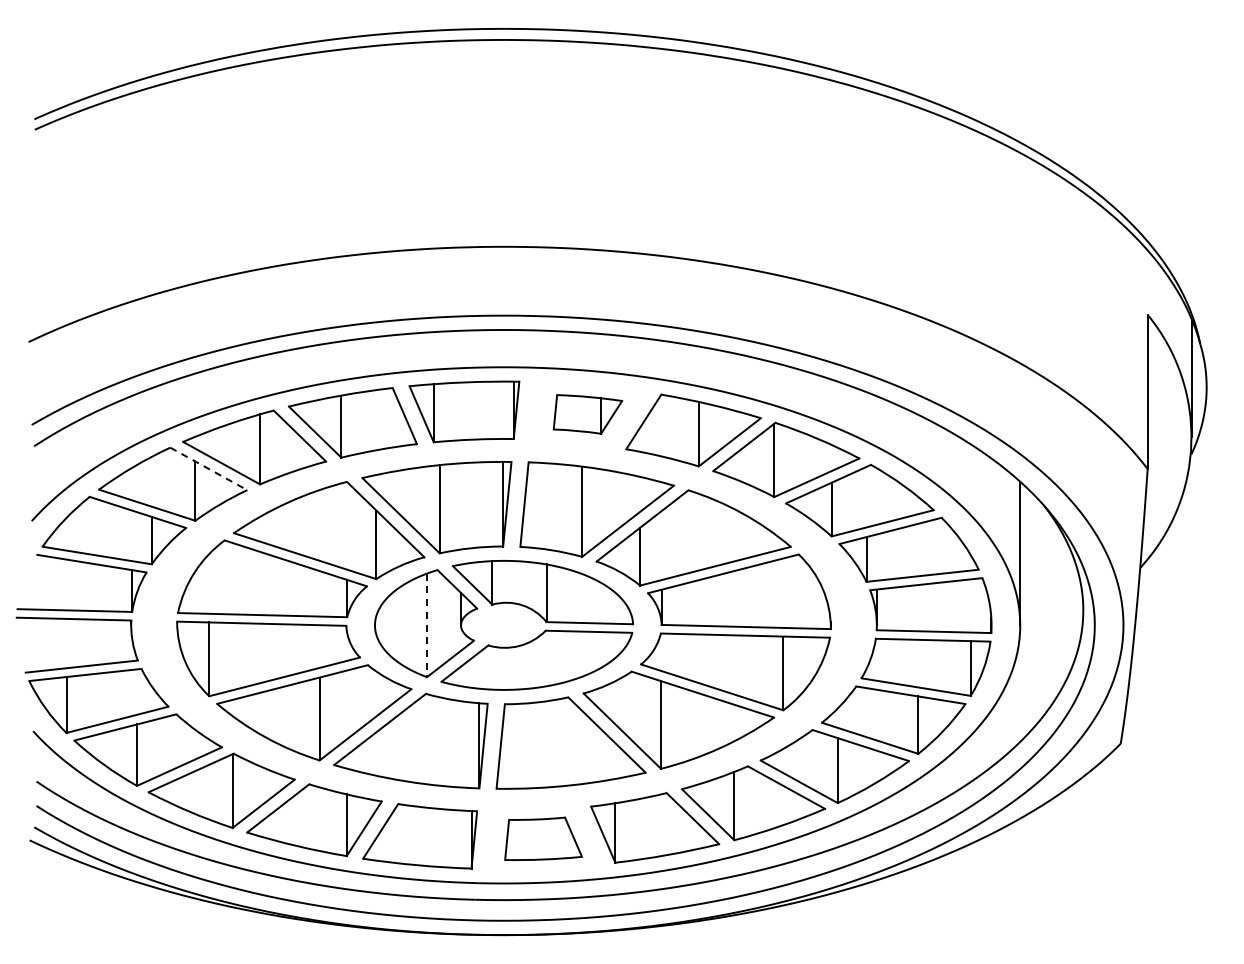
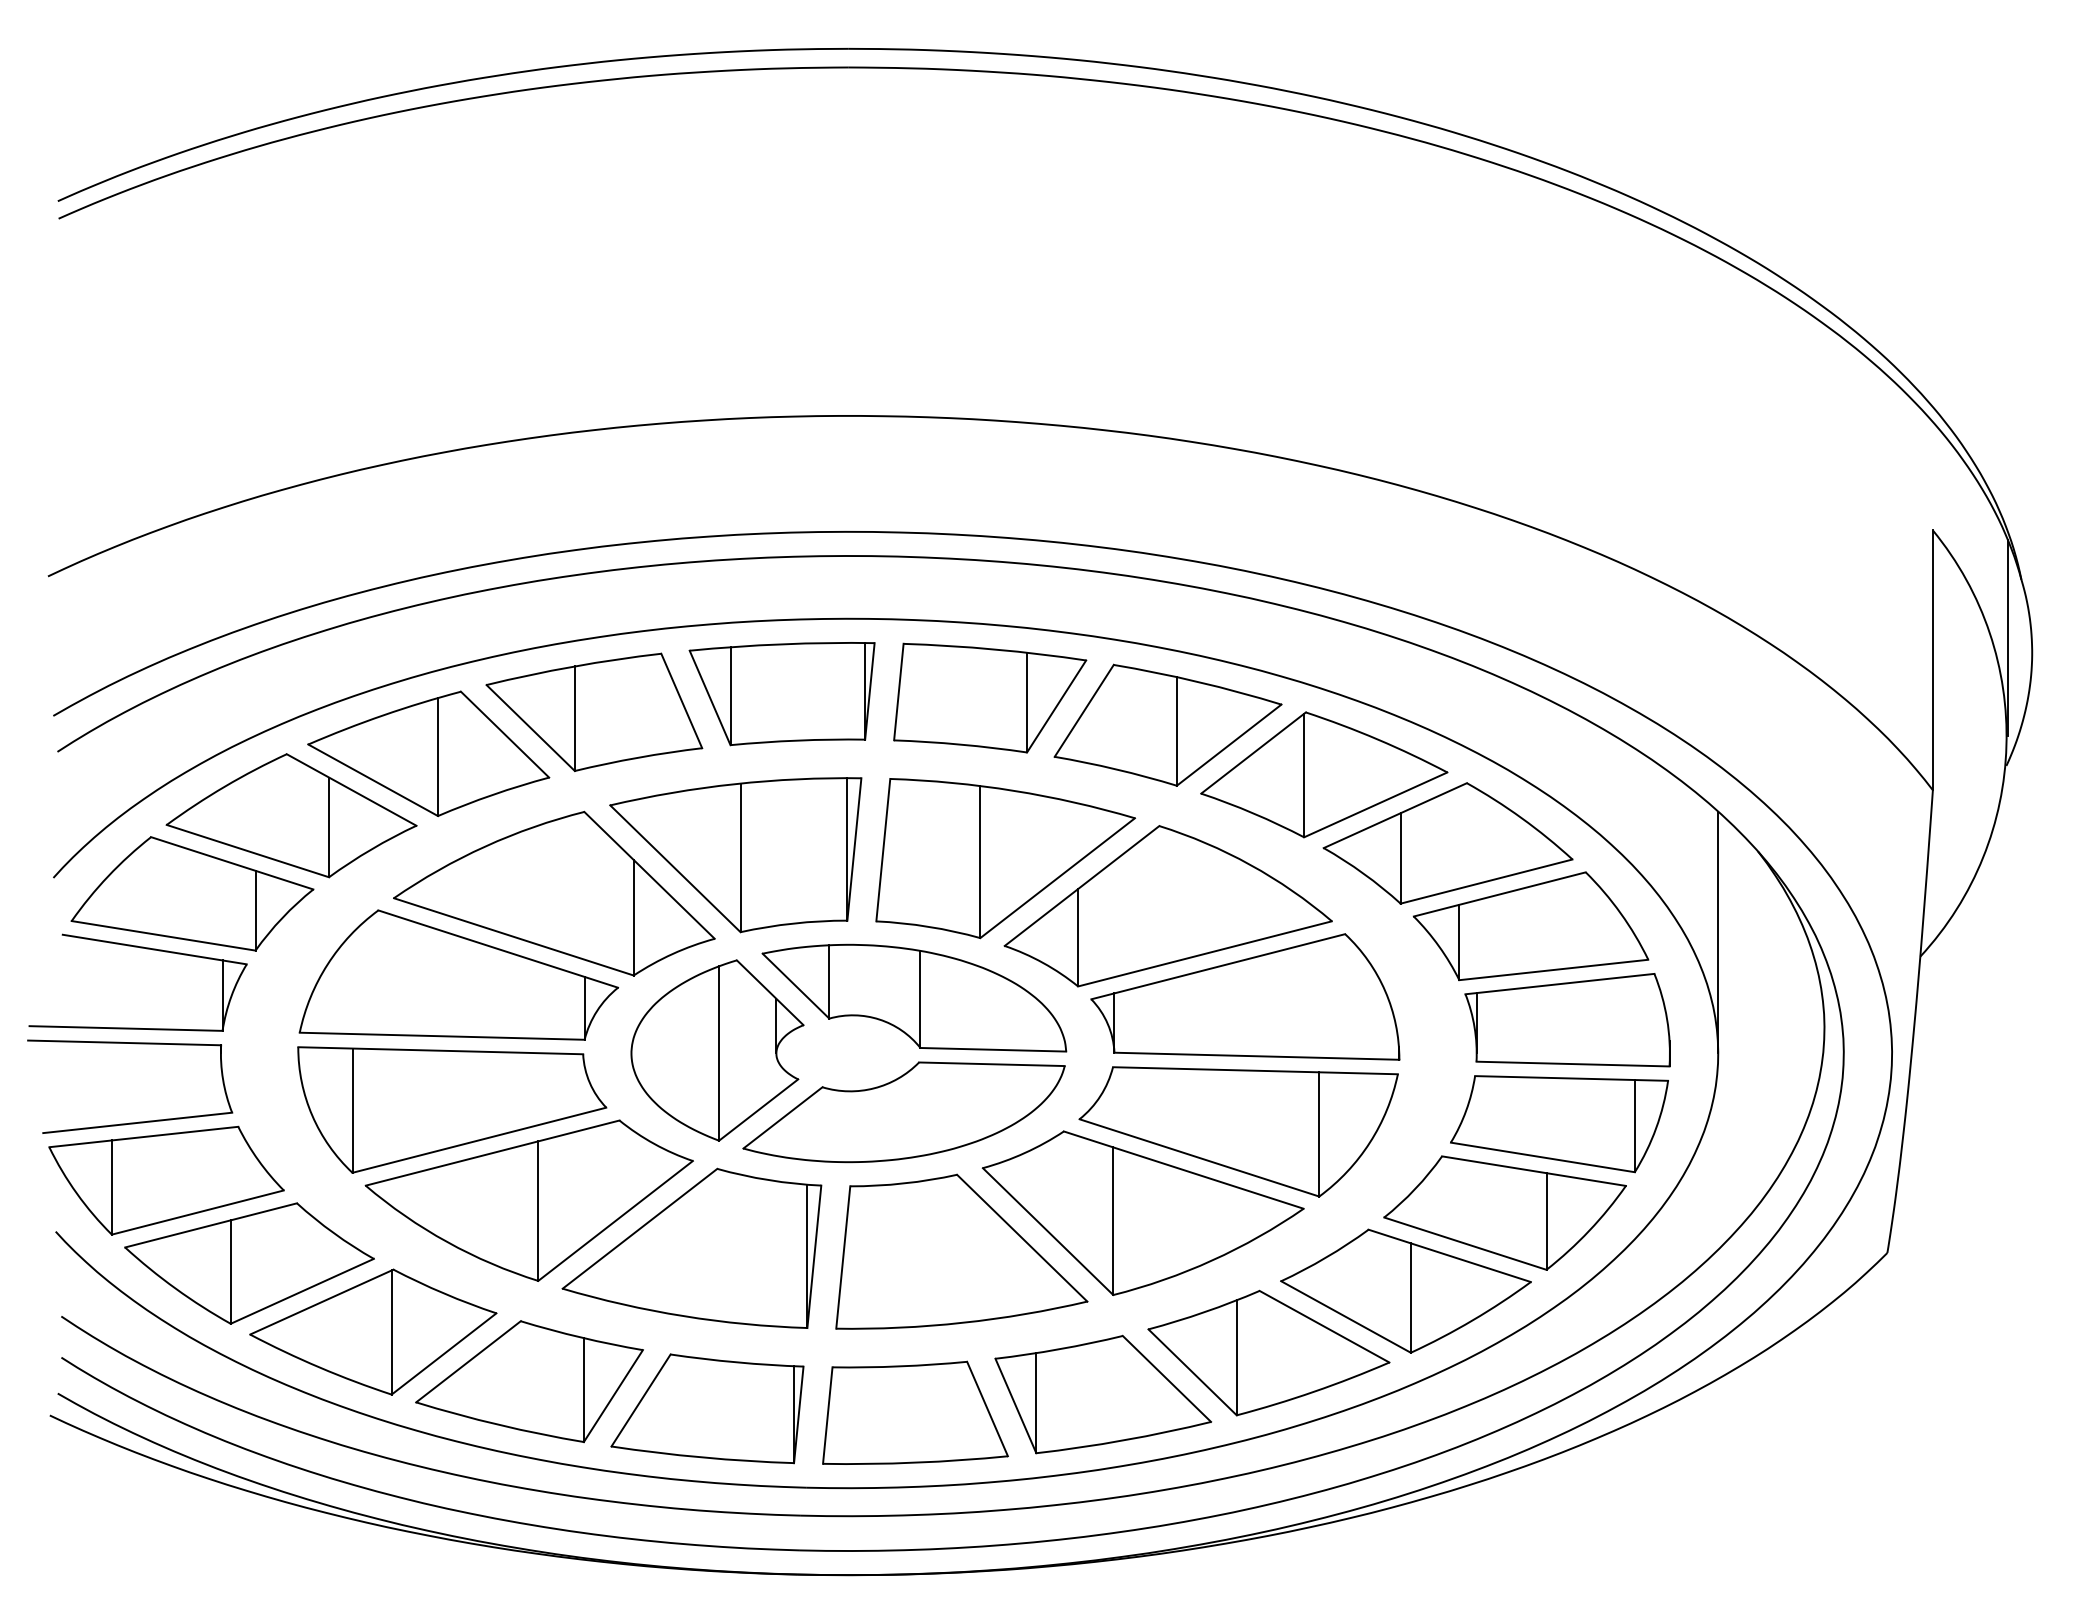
part: (587, 414) -> (989, 698), size x1.67
line: (208, 468) -> (351, 789), dashed -> solid
line: (427, 625) -> (719, 1053), dashed -> solid
part: (543, 838) -> (915, 1412), size x1.43

